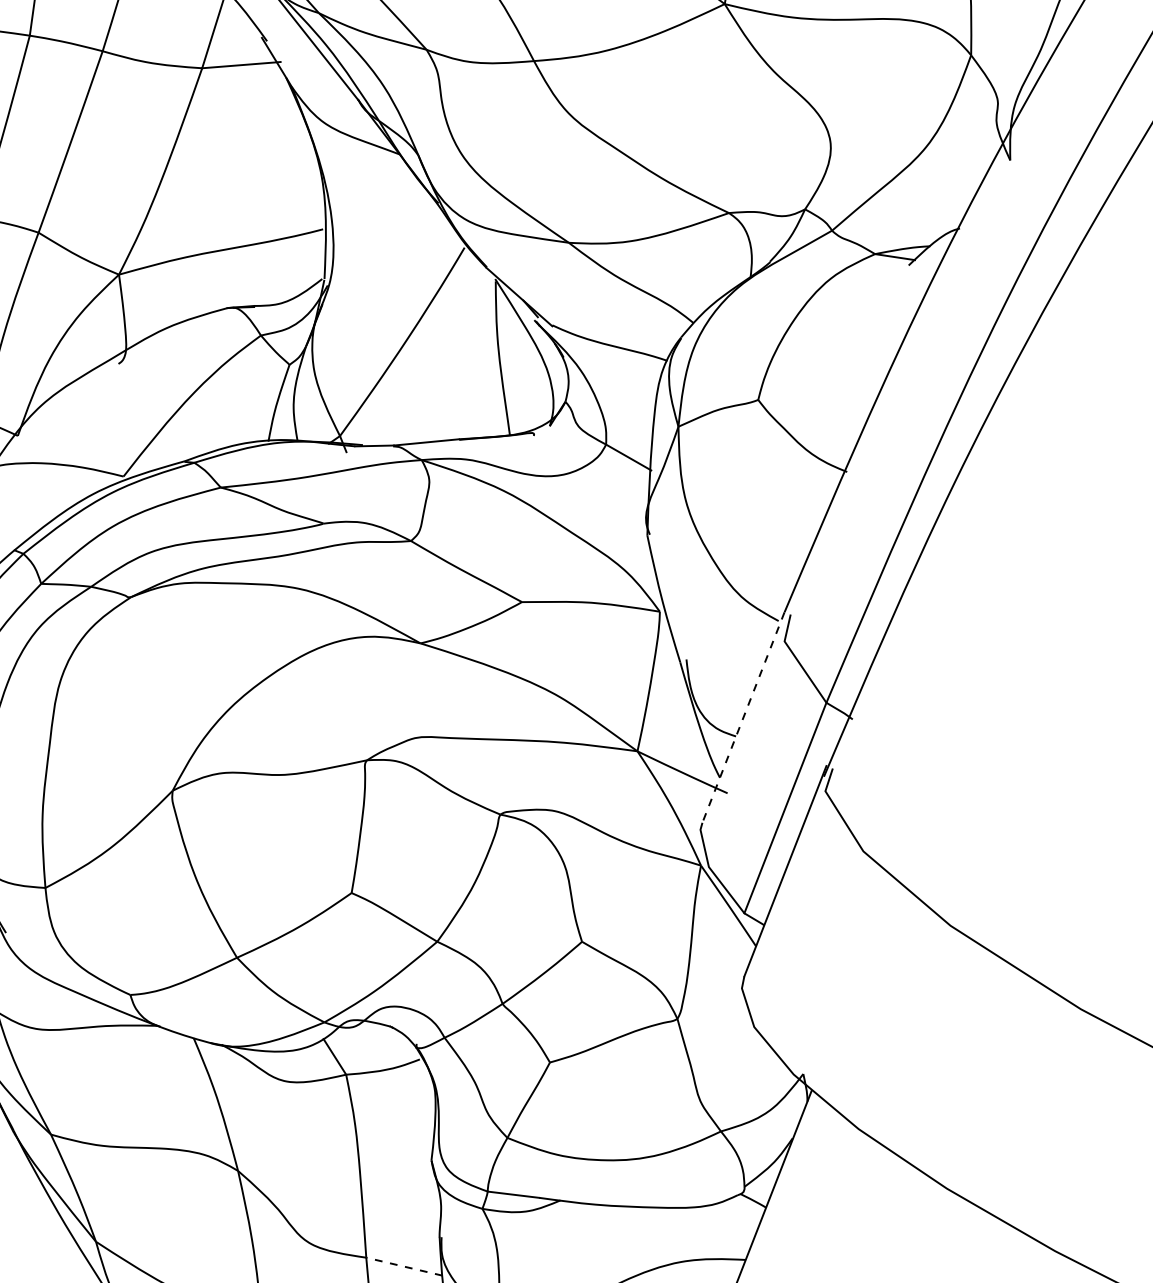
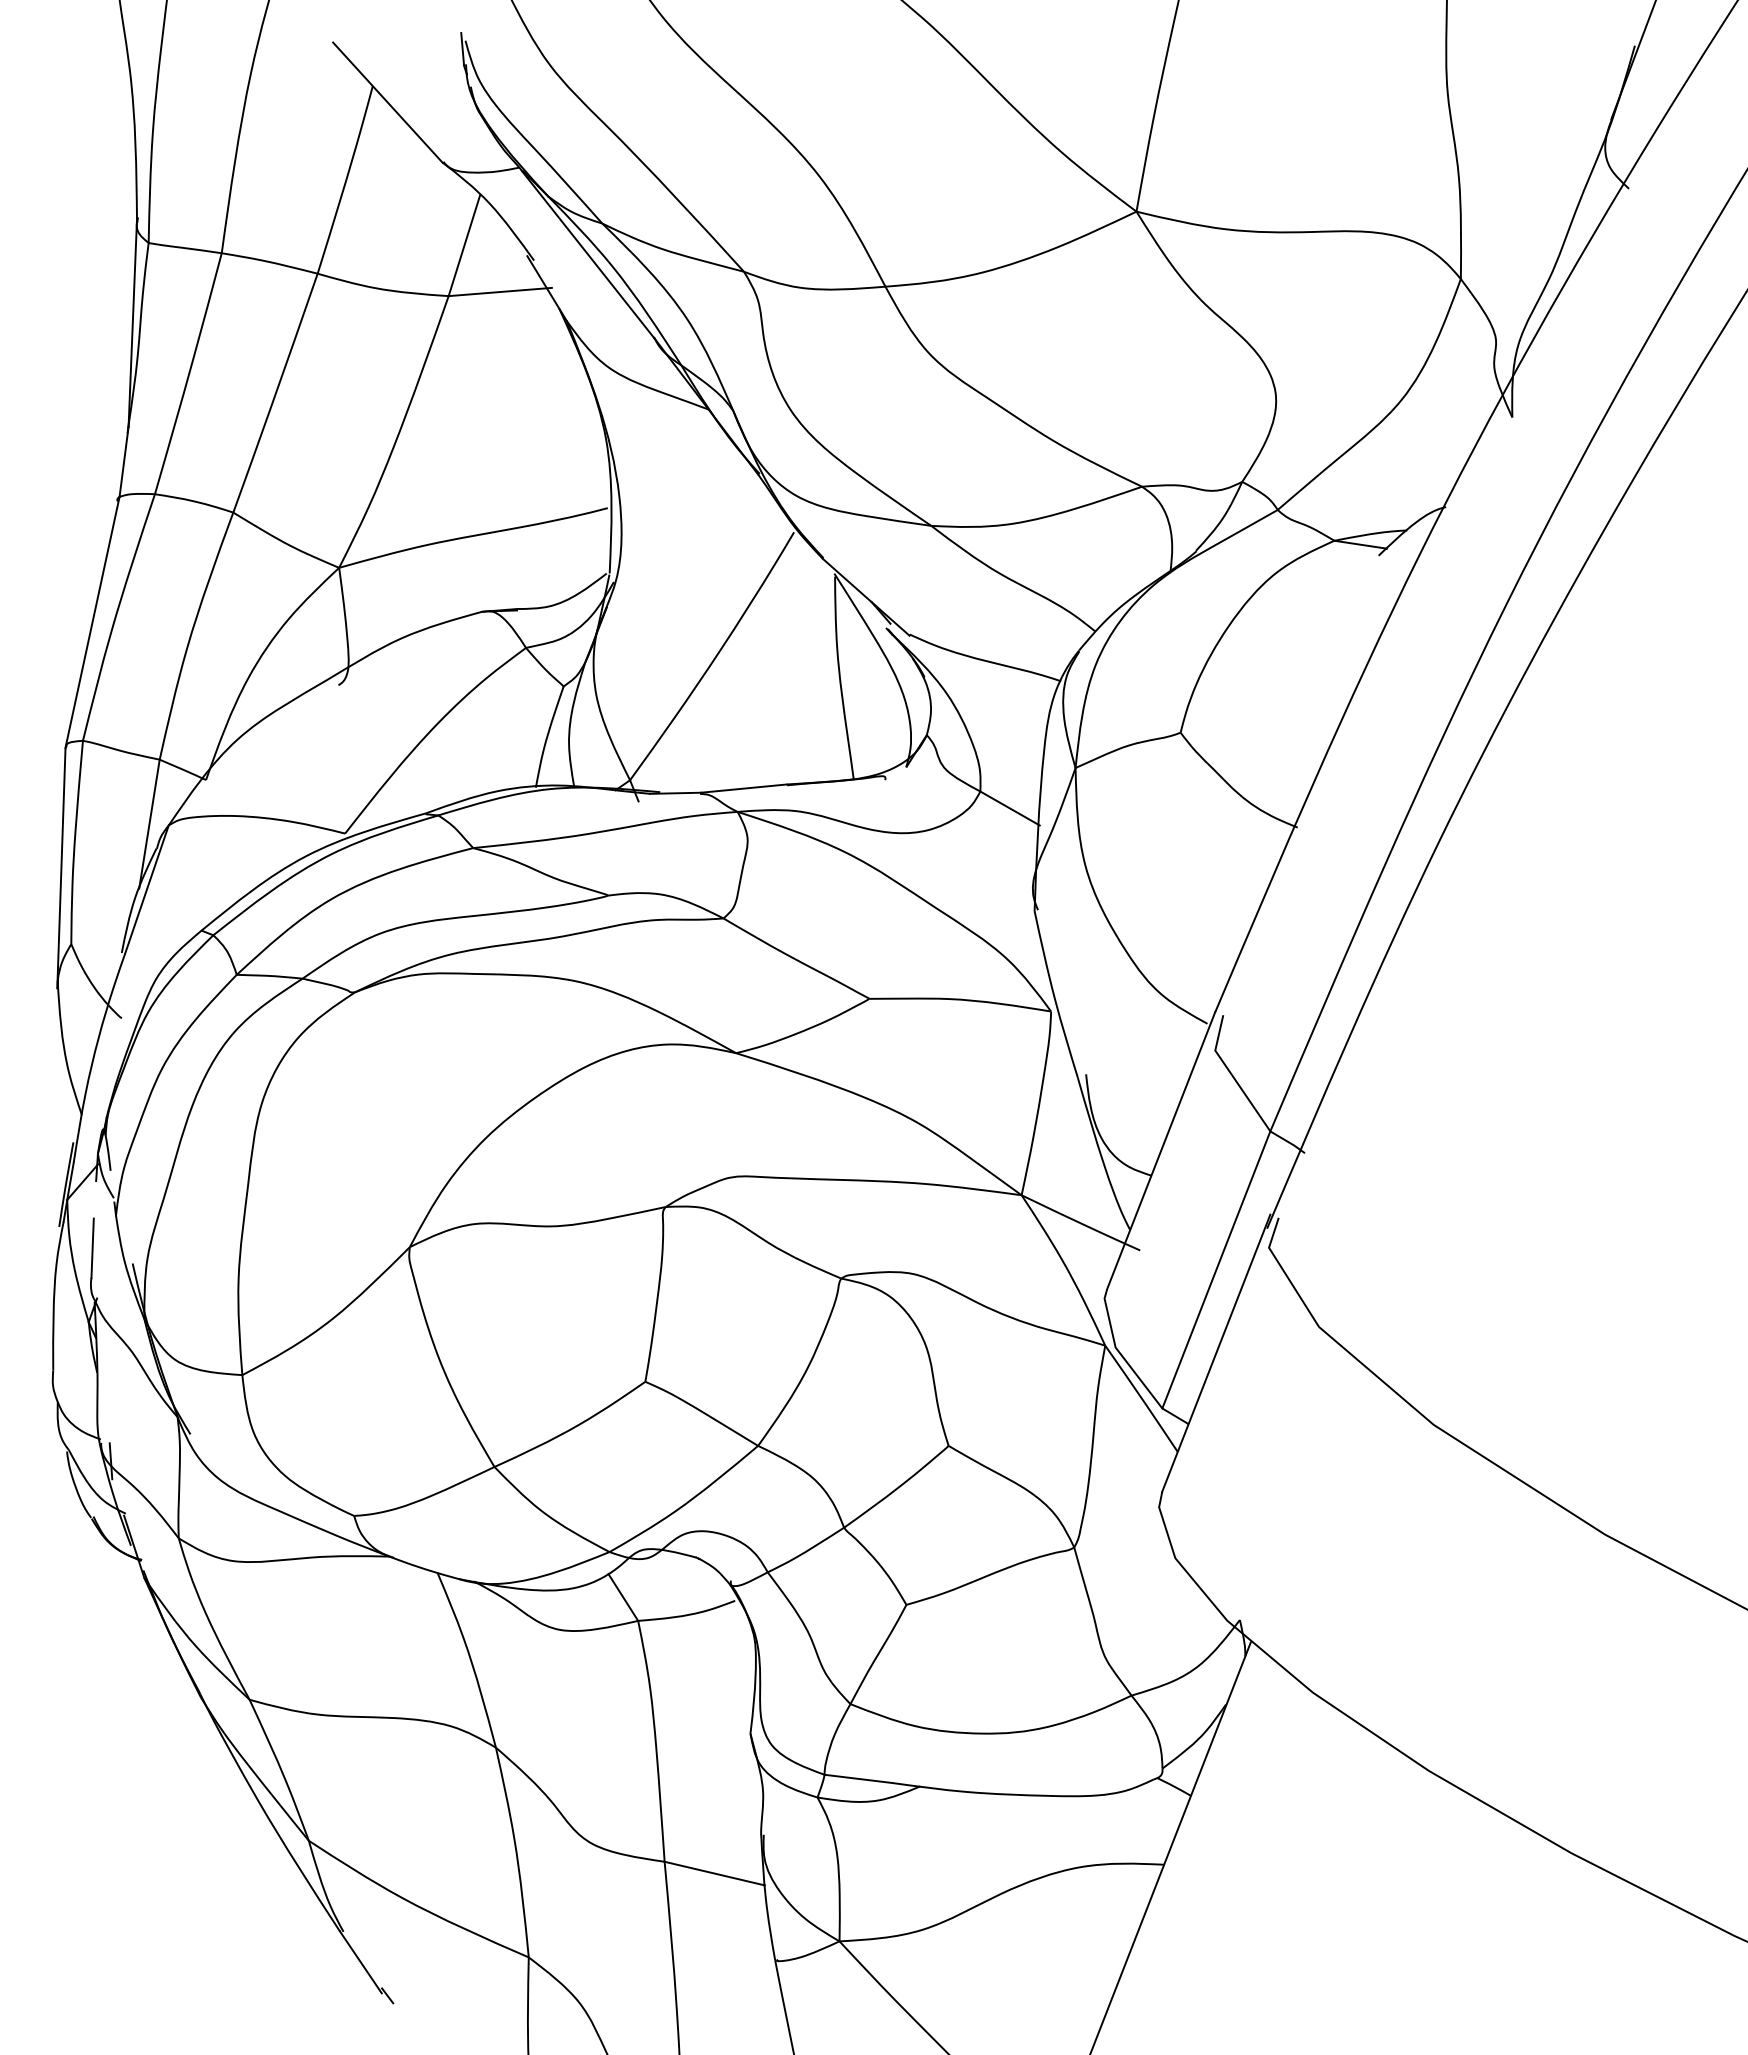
line: (743, 717) -> (1161, 1150), dashed -> solid
line: (404, 1266) -> (714, 1873), dashed -> solid

